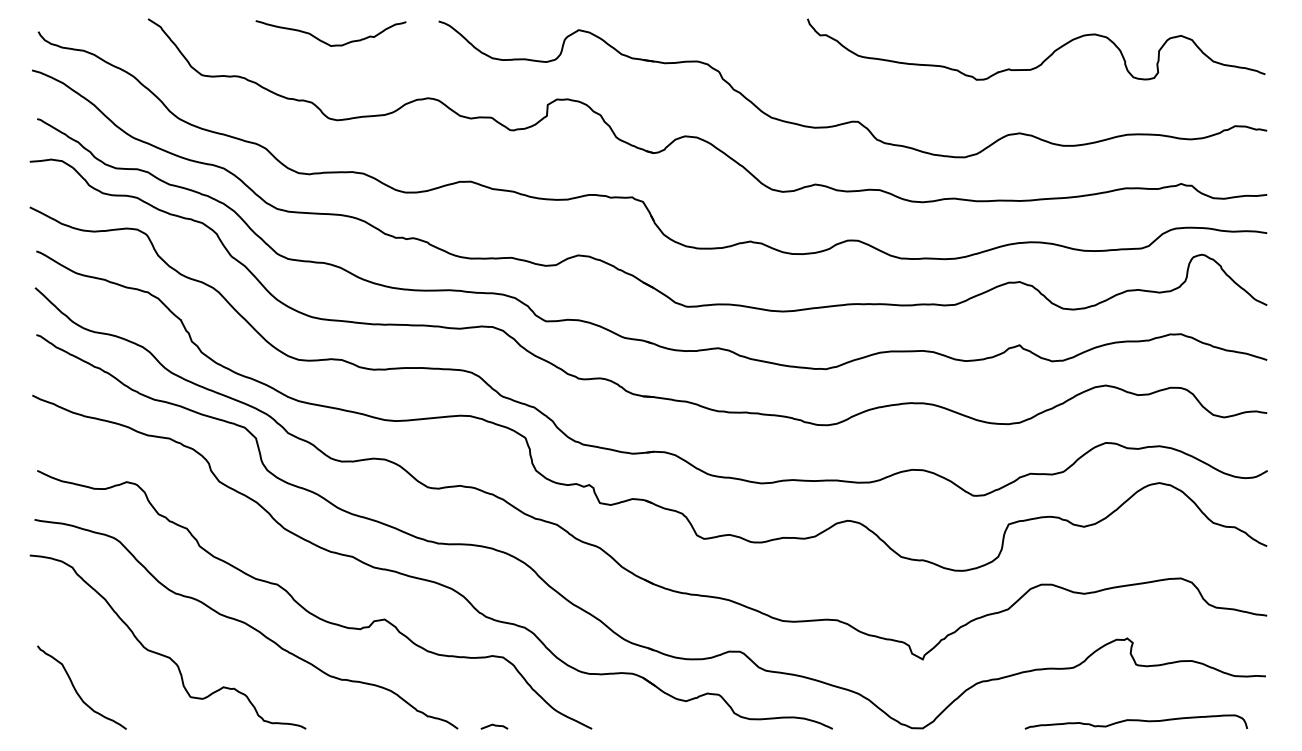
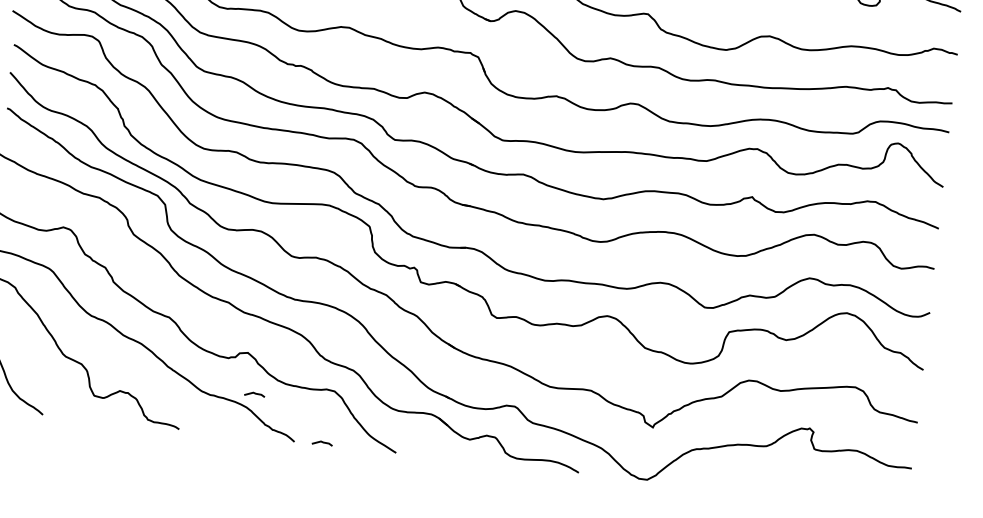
curve: (399, 672) -> (254, 394), added
curve: (1136, 721) -> (809, 492), removed

